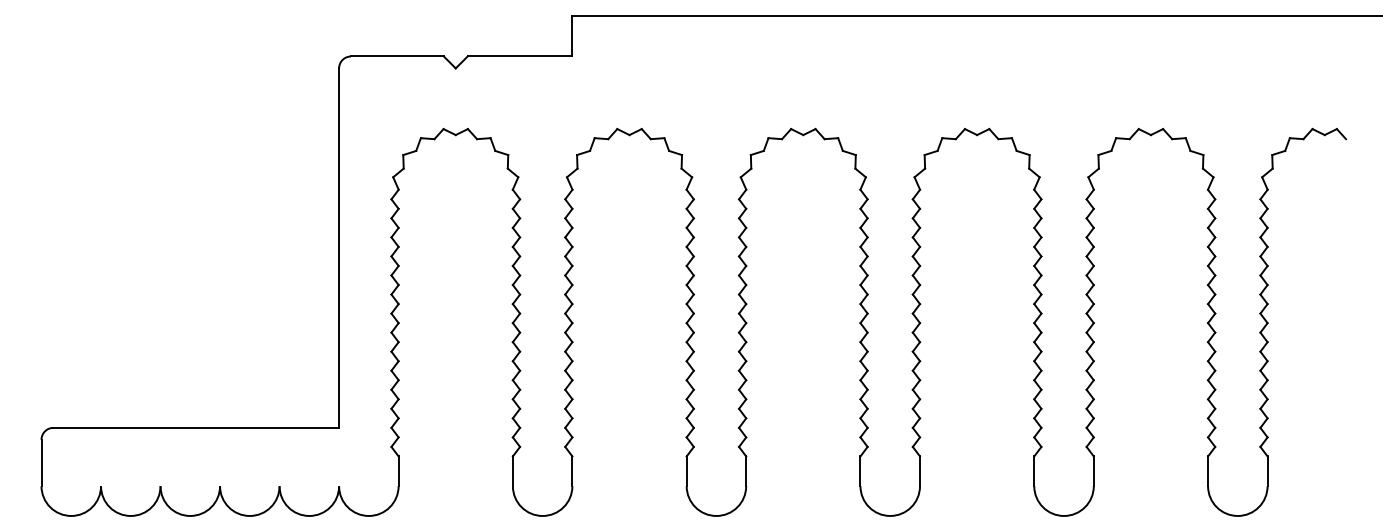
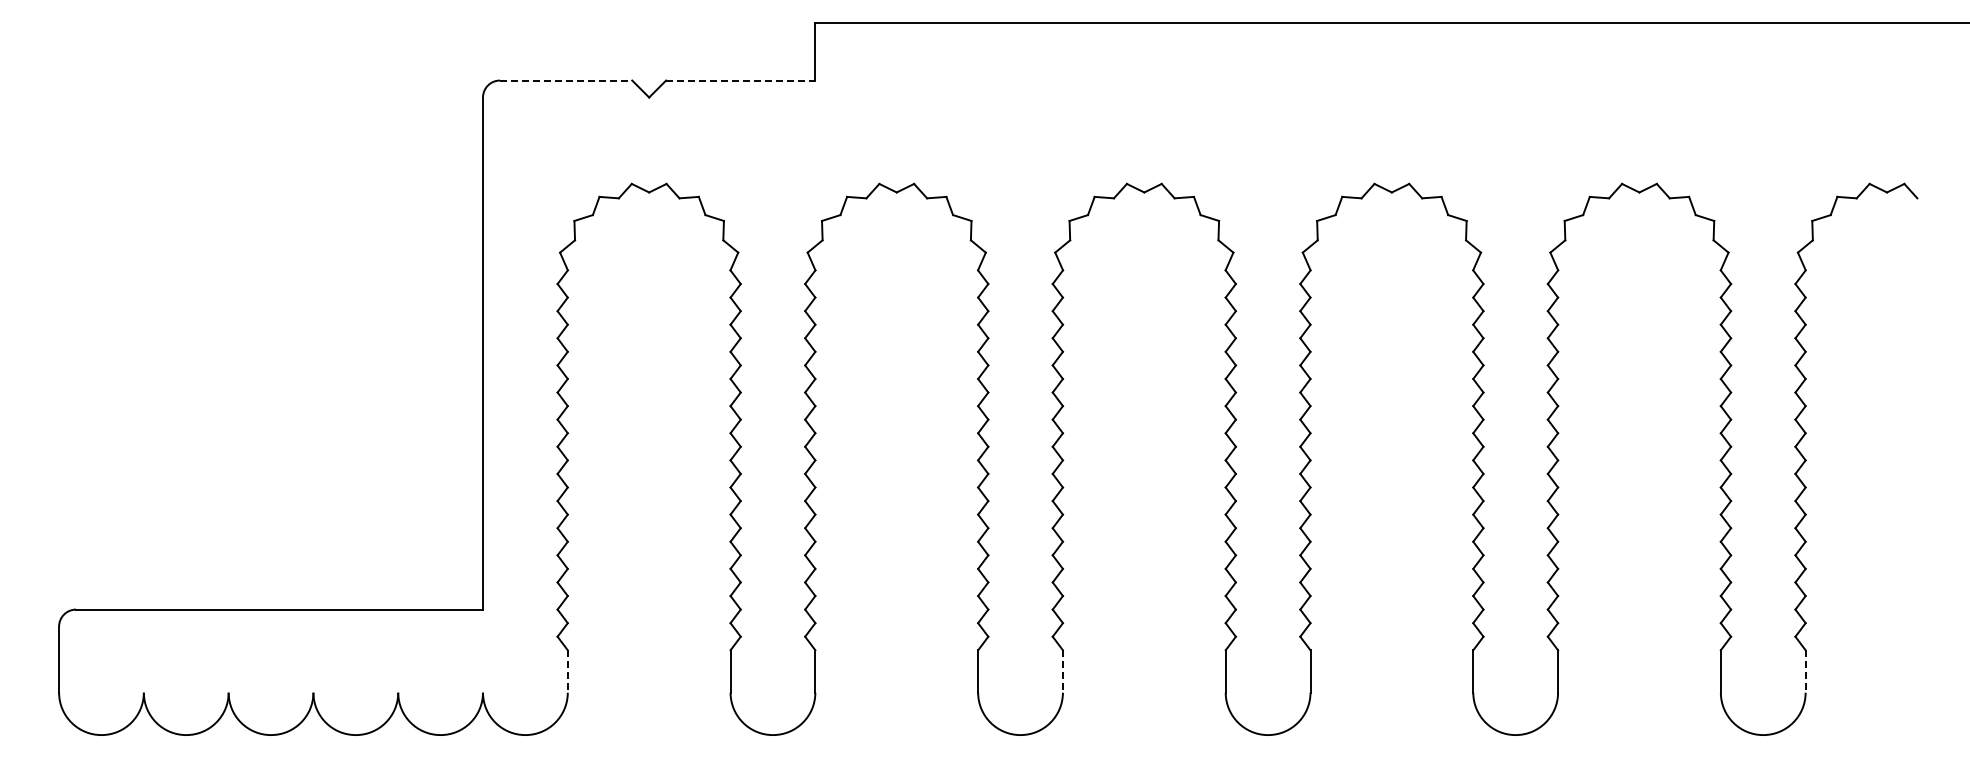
line: (397, 56) -> (566, 80), solid -> dashed
line: (519, 56) -> (740, 80), solid -> dashed
line: (398, 471) -> (567, 671), solid -> dashed
line: (745, 471) -> (1062, 671), solid -> dashed
line: (1267, 471) -> (1805, 671), solid -> dashed

